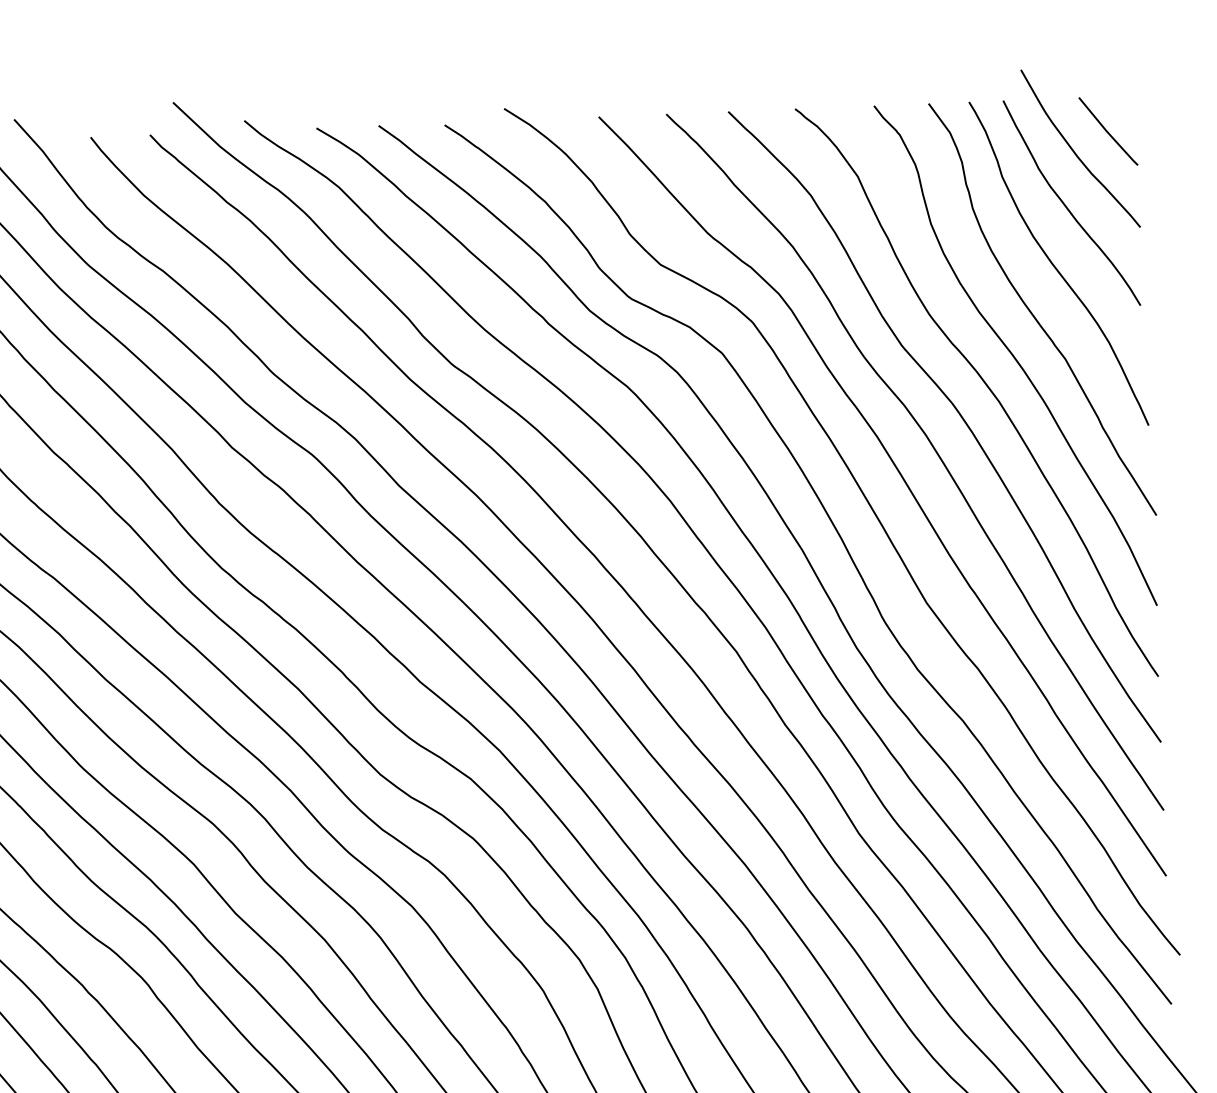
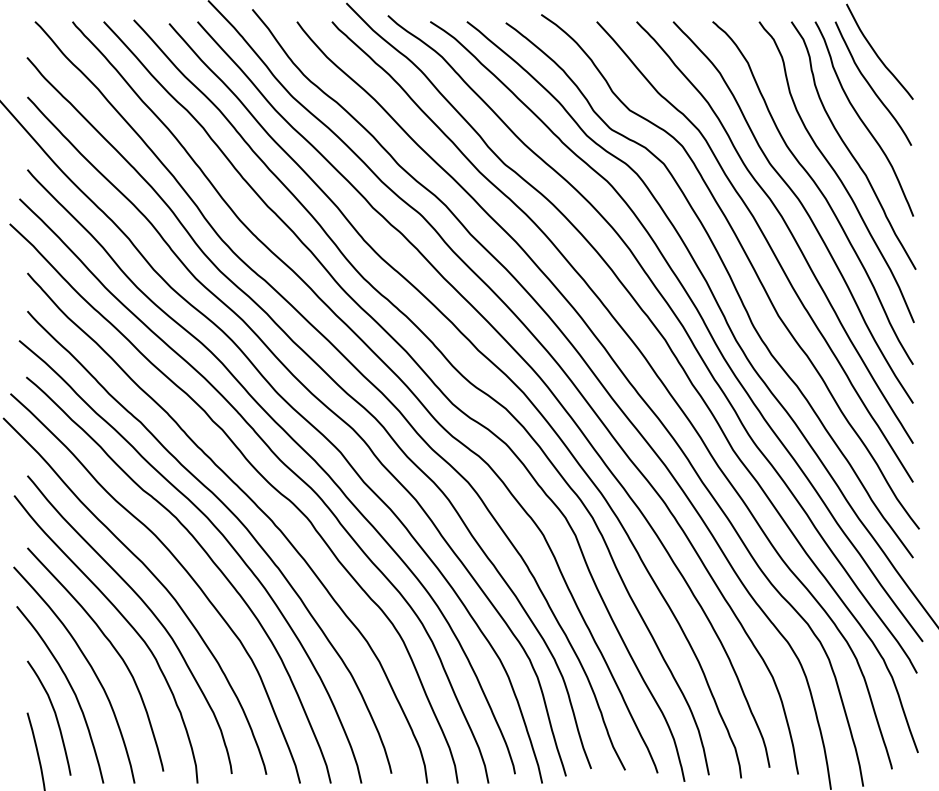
line: (1108, 131) -> (896, 42), removed

